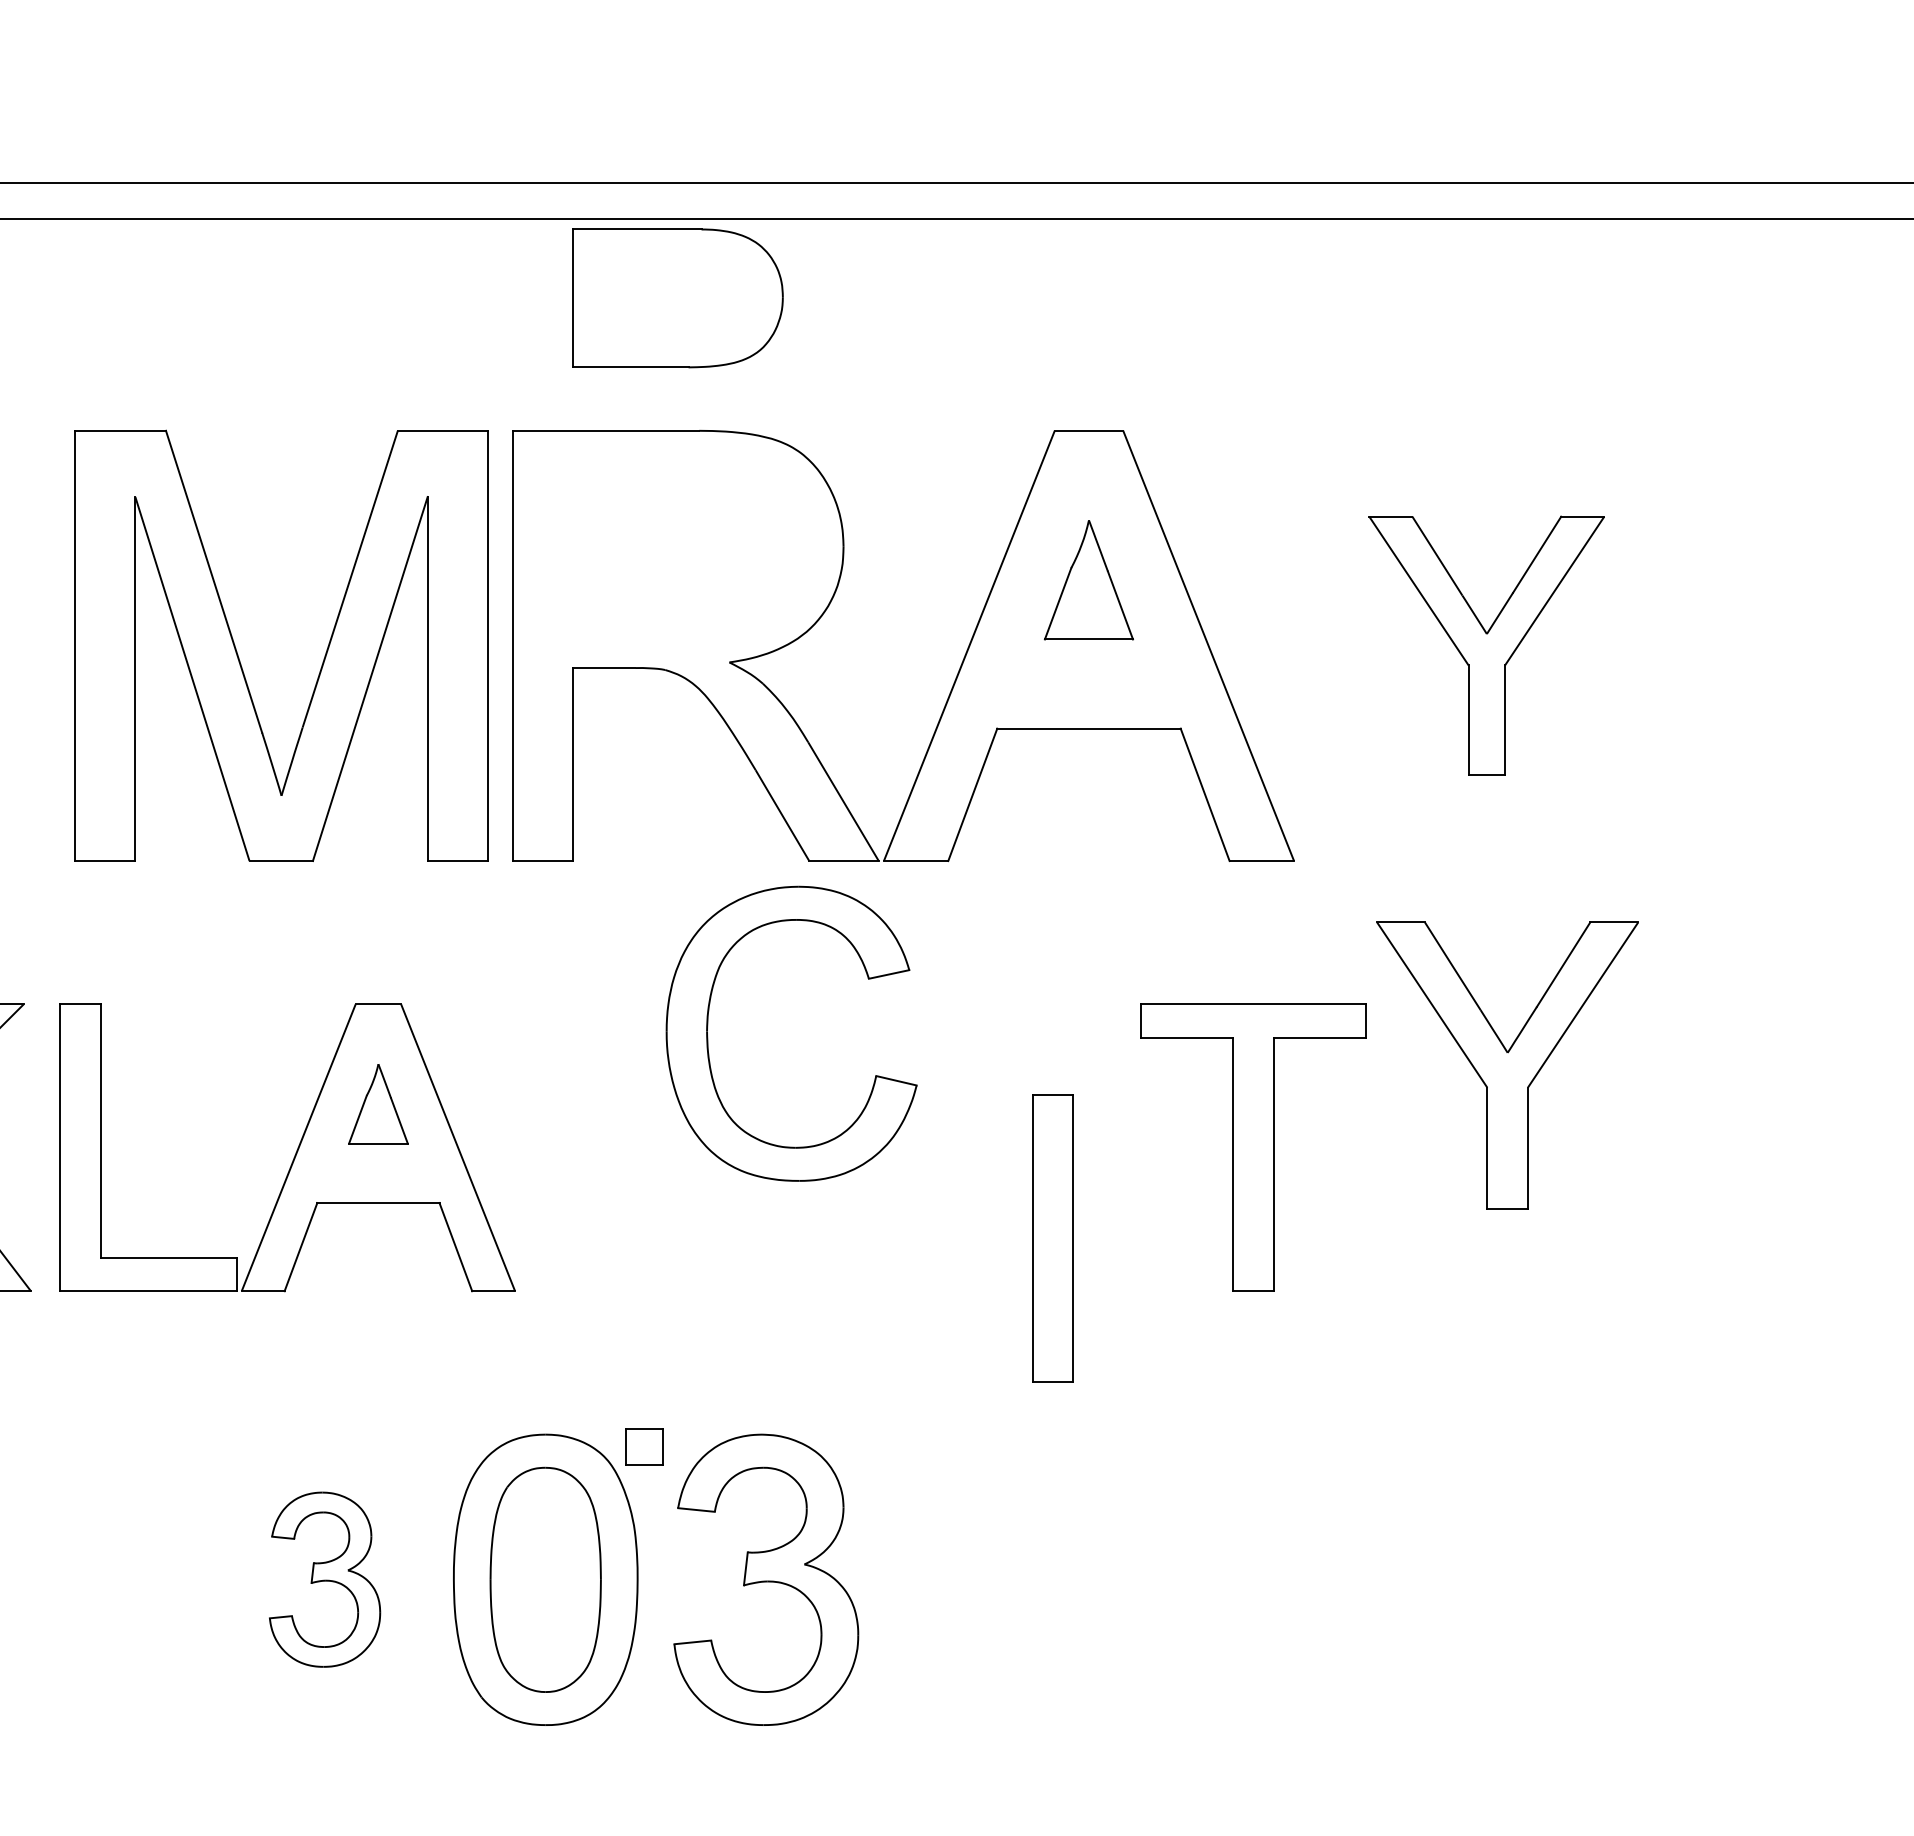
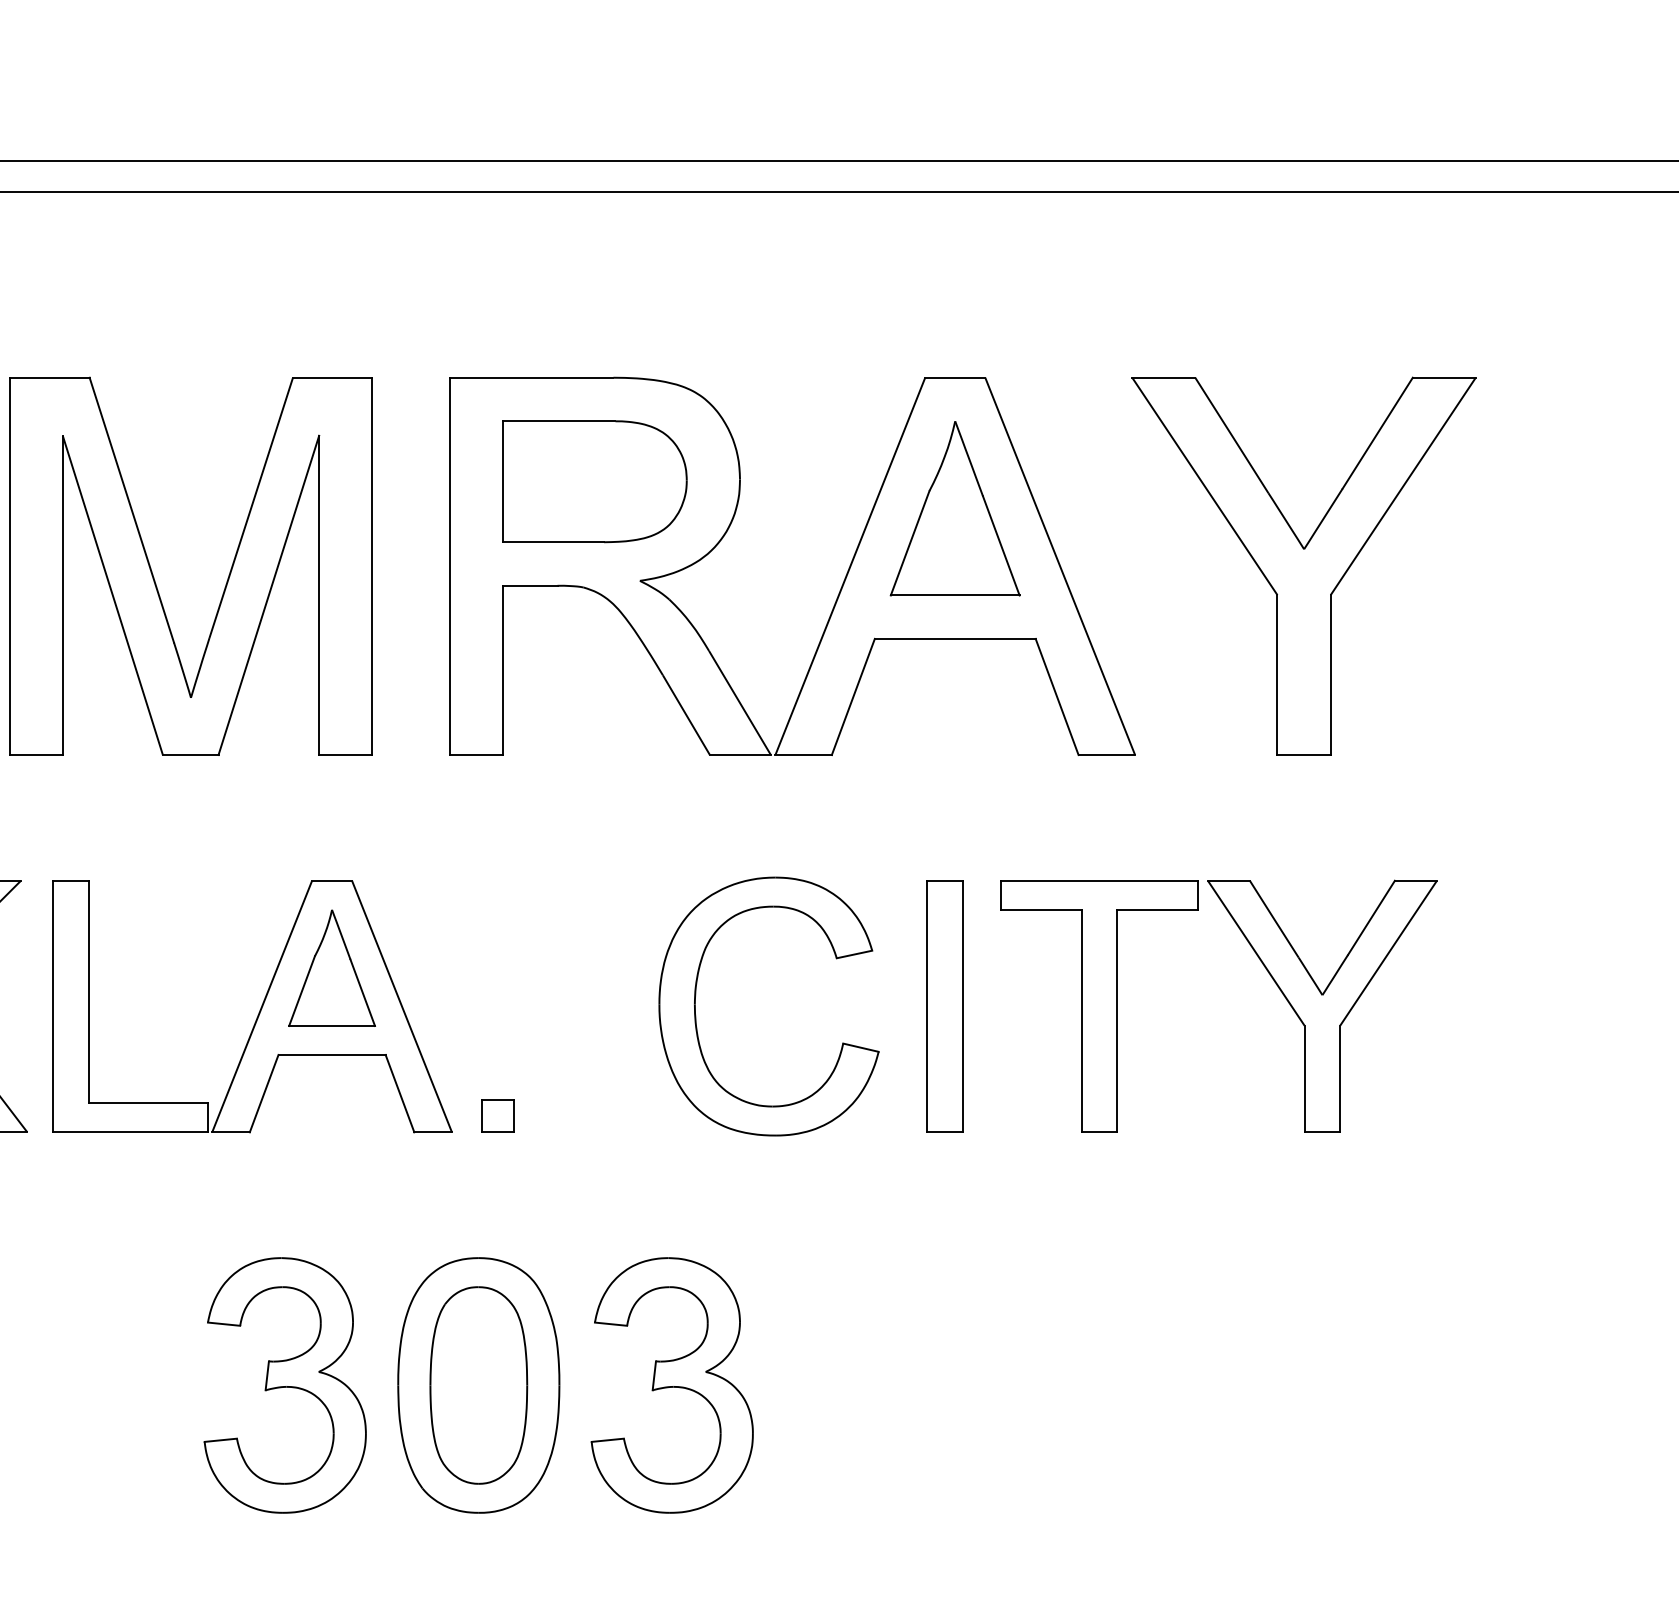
part: (677, 298) -> (594, 481), moved
part: (1088, 579) -> (954, 508), size x1.67
part: (1486, 645) -> (1303, 566), size x1.67
part: (240, 660) -> (155, 579), moved
part: (708, 1036) -> (696, 1008), moved
part: (1507, 1065) -> (1322, 1006), moved
part: (378, 1103) -> (332, 967), size x1.67
part: (1052, 1238) -> (944, 1006), moved
part: (644, 1446) -> (497, 1115), moved
part: (324, 1579) -> (284, 1385), size x1.67

